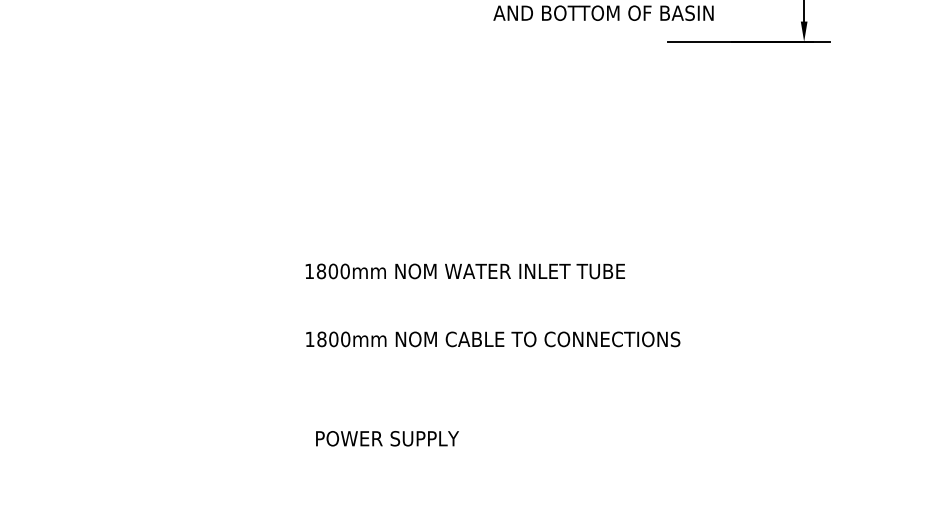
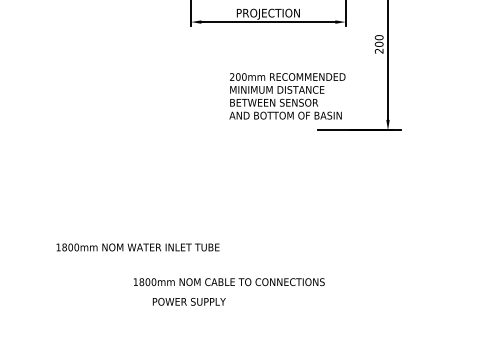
text: (464, 271) -> (137, 247), moved
text: (385, 438) -> (188, 301), moved

